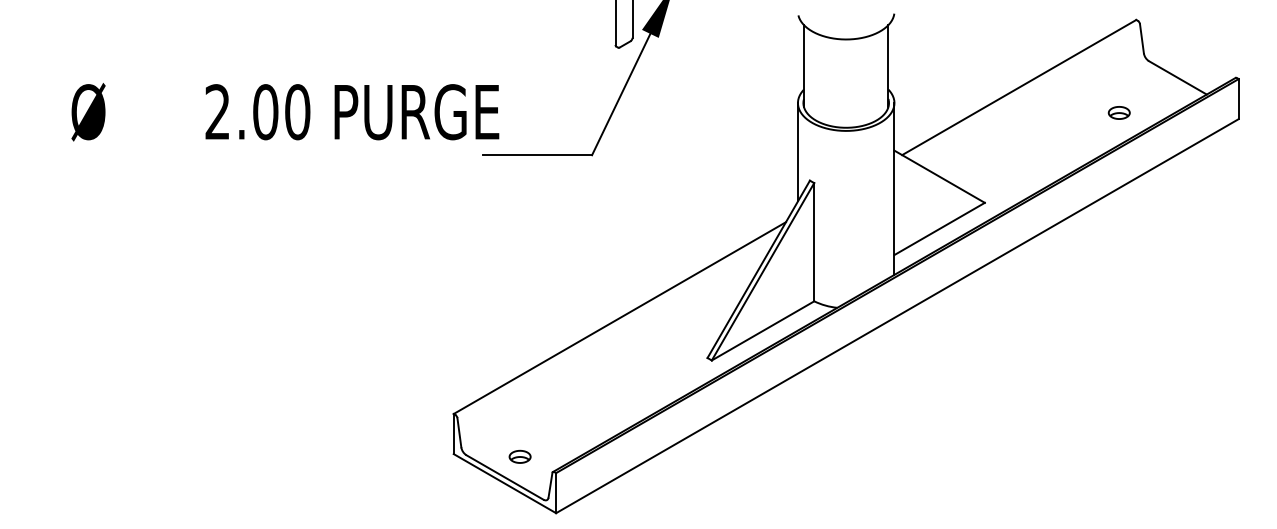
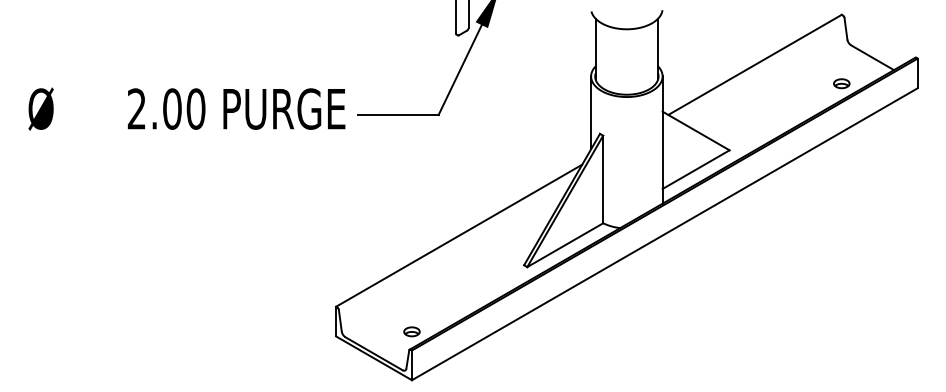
text: (285, 112) -> (187, 109), moved
part: (1118, 112) -> (841, 83), moved
part: (519, 456) -> (411, 331), moved

